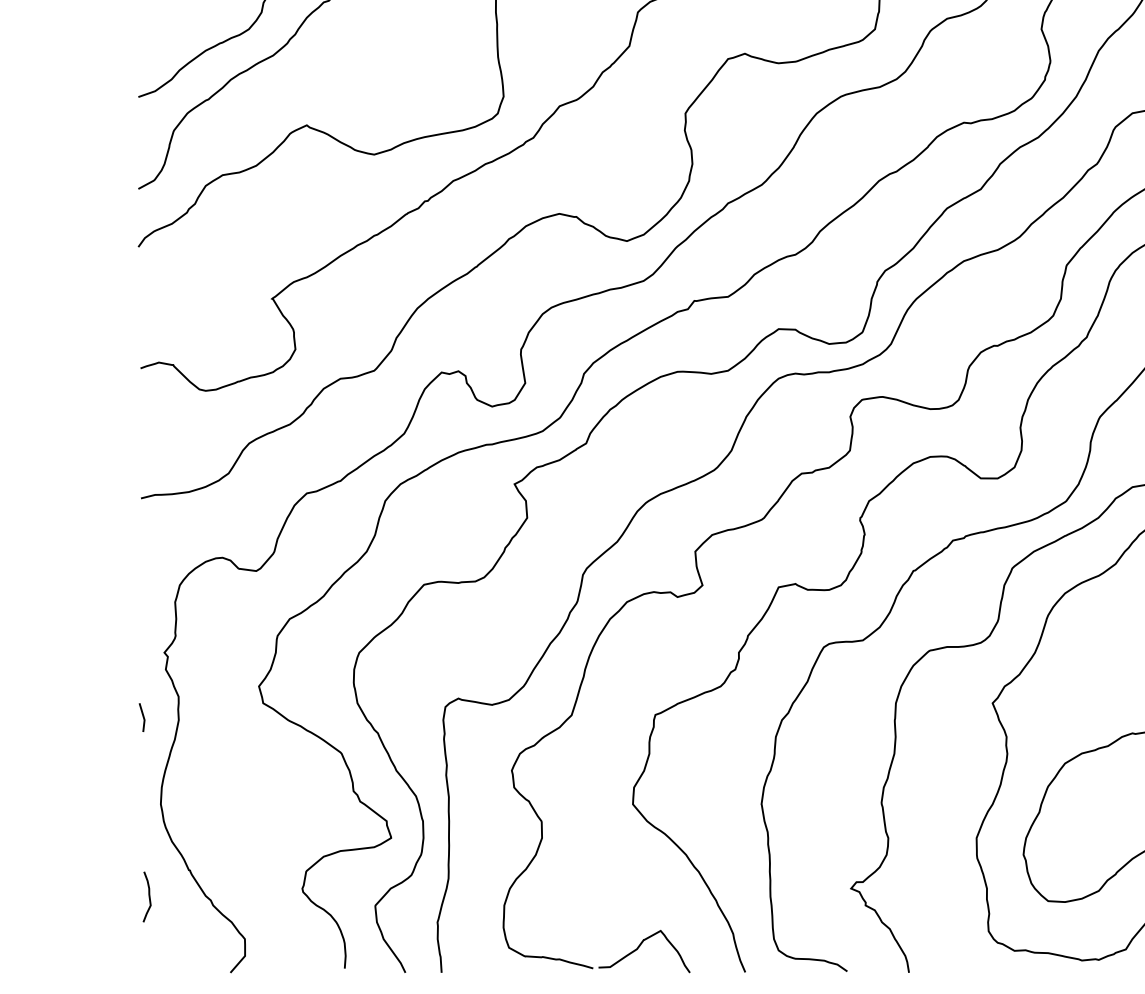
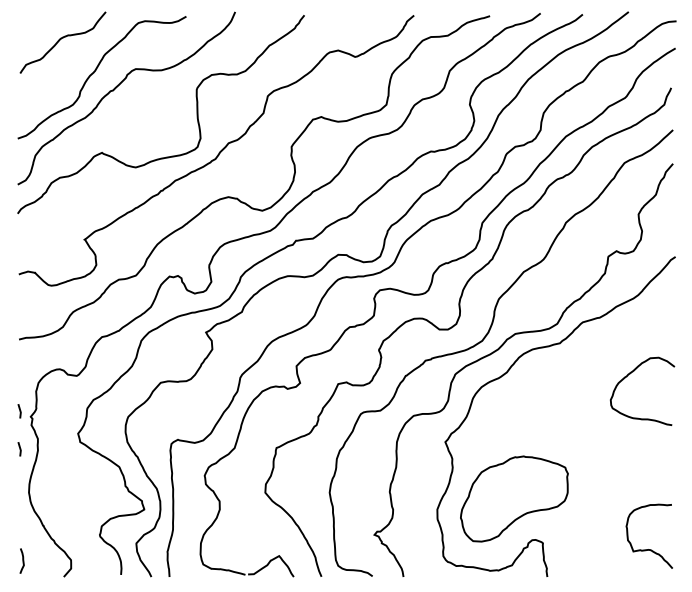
line: (141, 642) -> (19, 411), added
curve: (147, 895) -> (22, 560), moved

